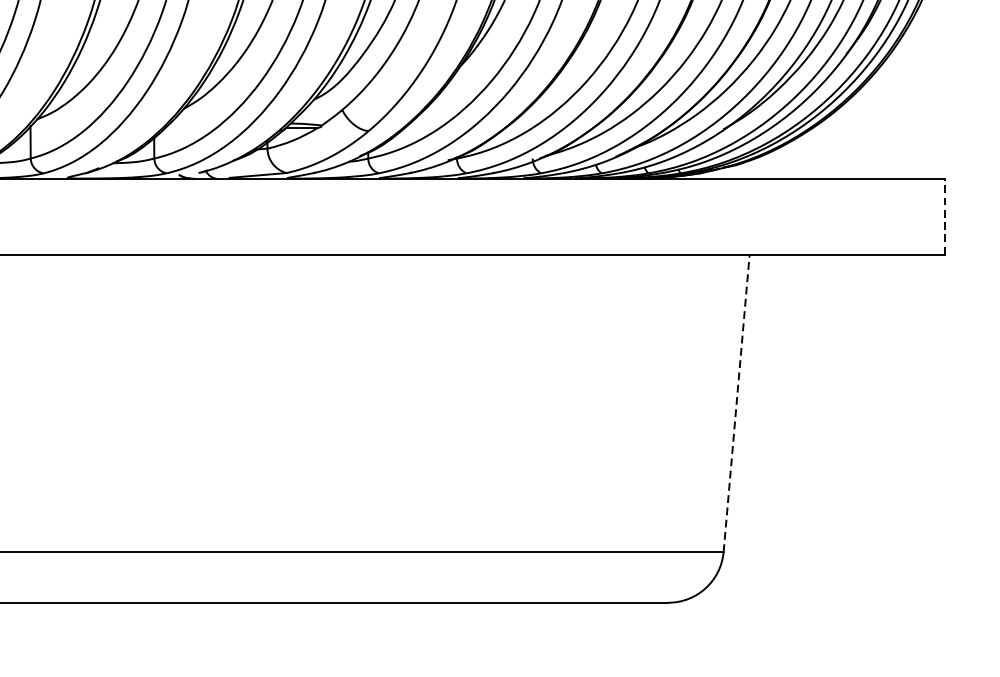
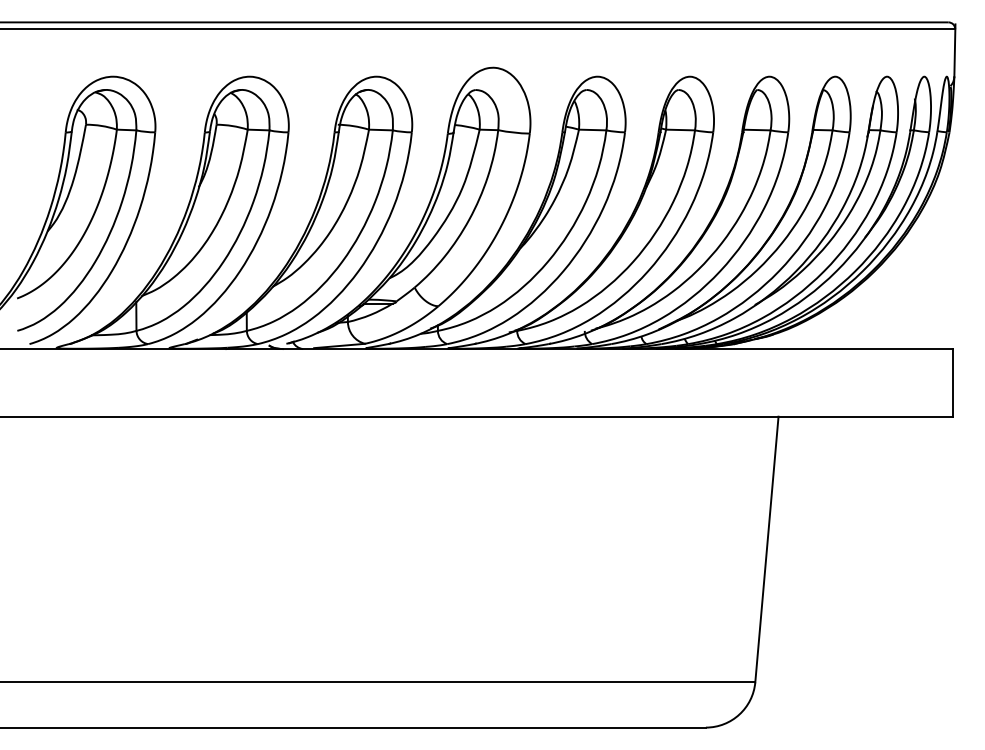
line: (945, 216) -> (953, 382), dashed -> solid
line: (736, 403) -> (766, 549), dashed -> solid

